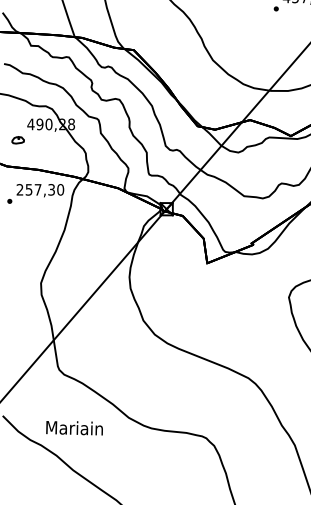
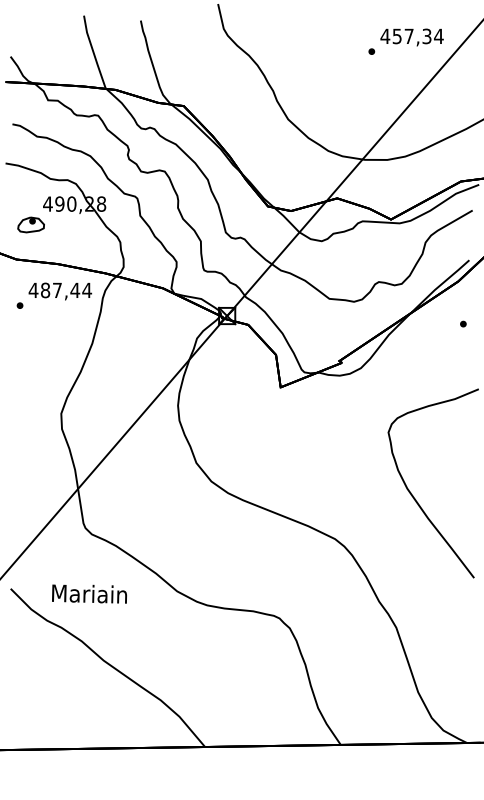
part: (17, 139) -> (30, 224), size x1.67
text: (40, 189) -> (60, 290), 257,30 -> 487,44
text: (74, 427) -> (89, 593), moved

